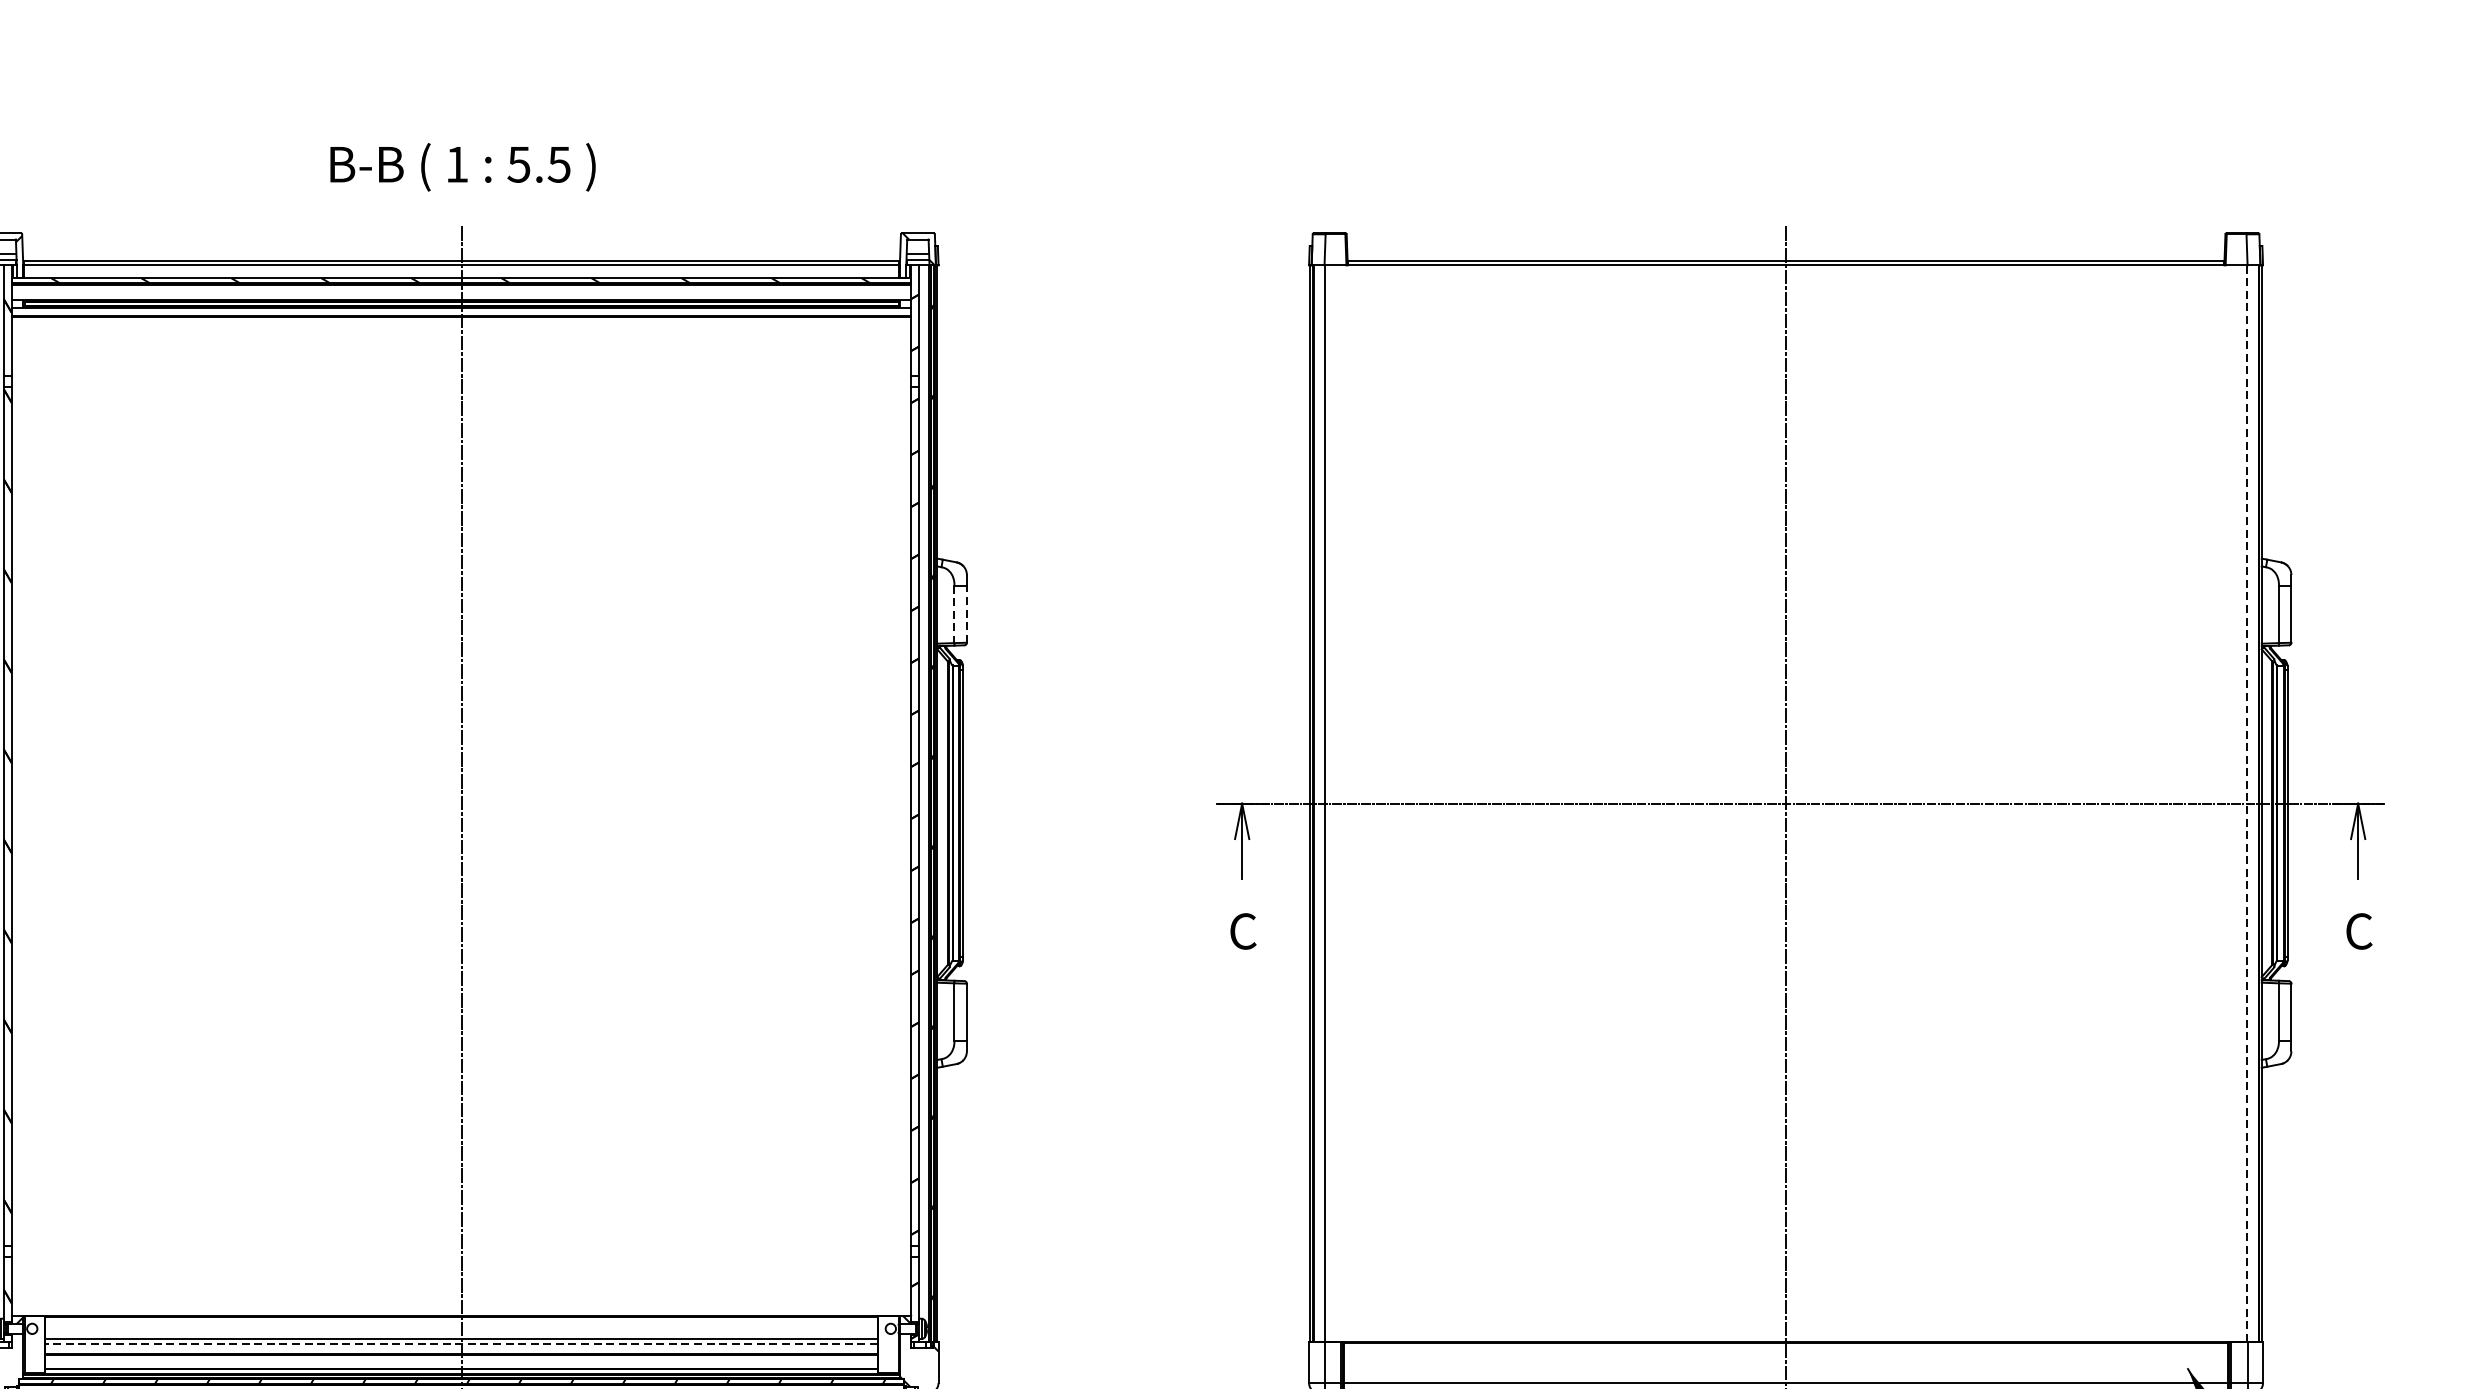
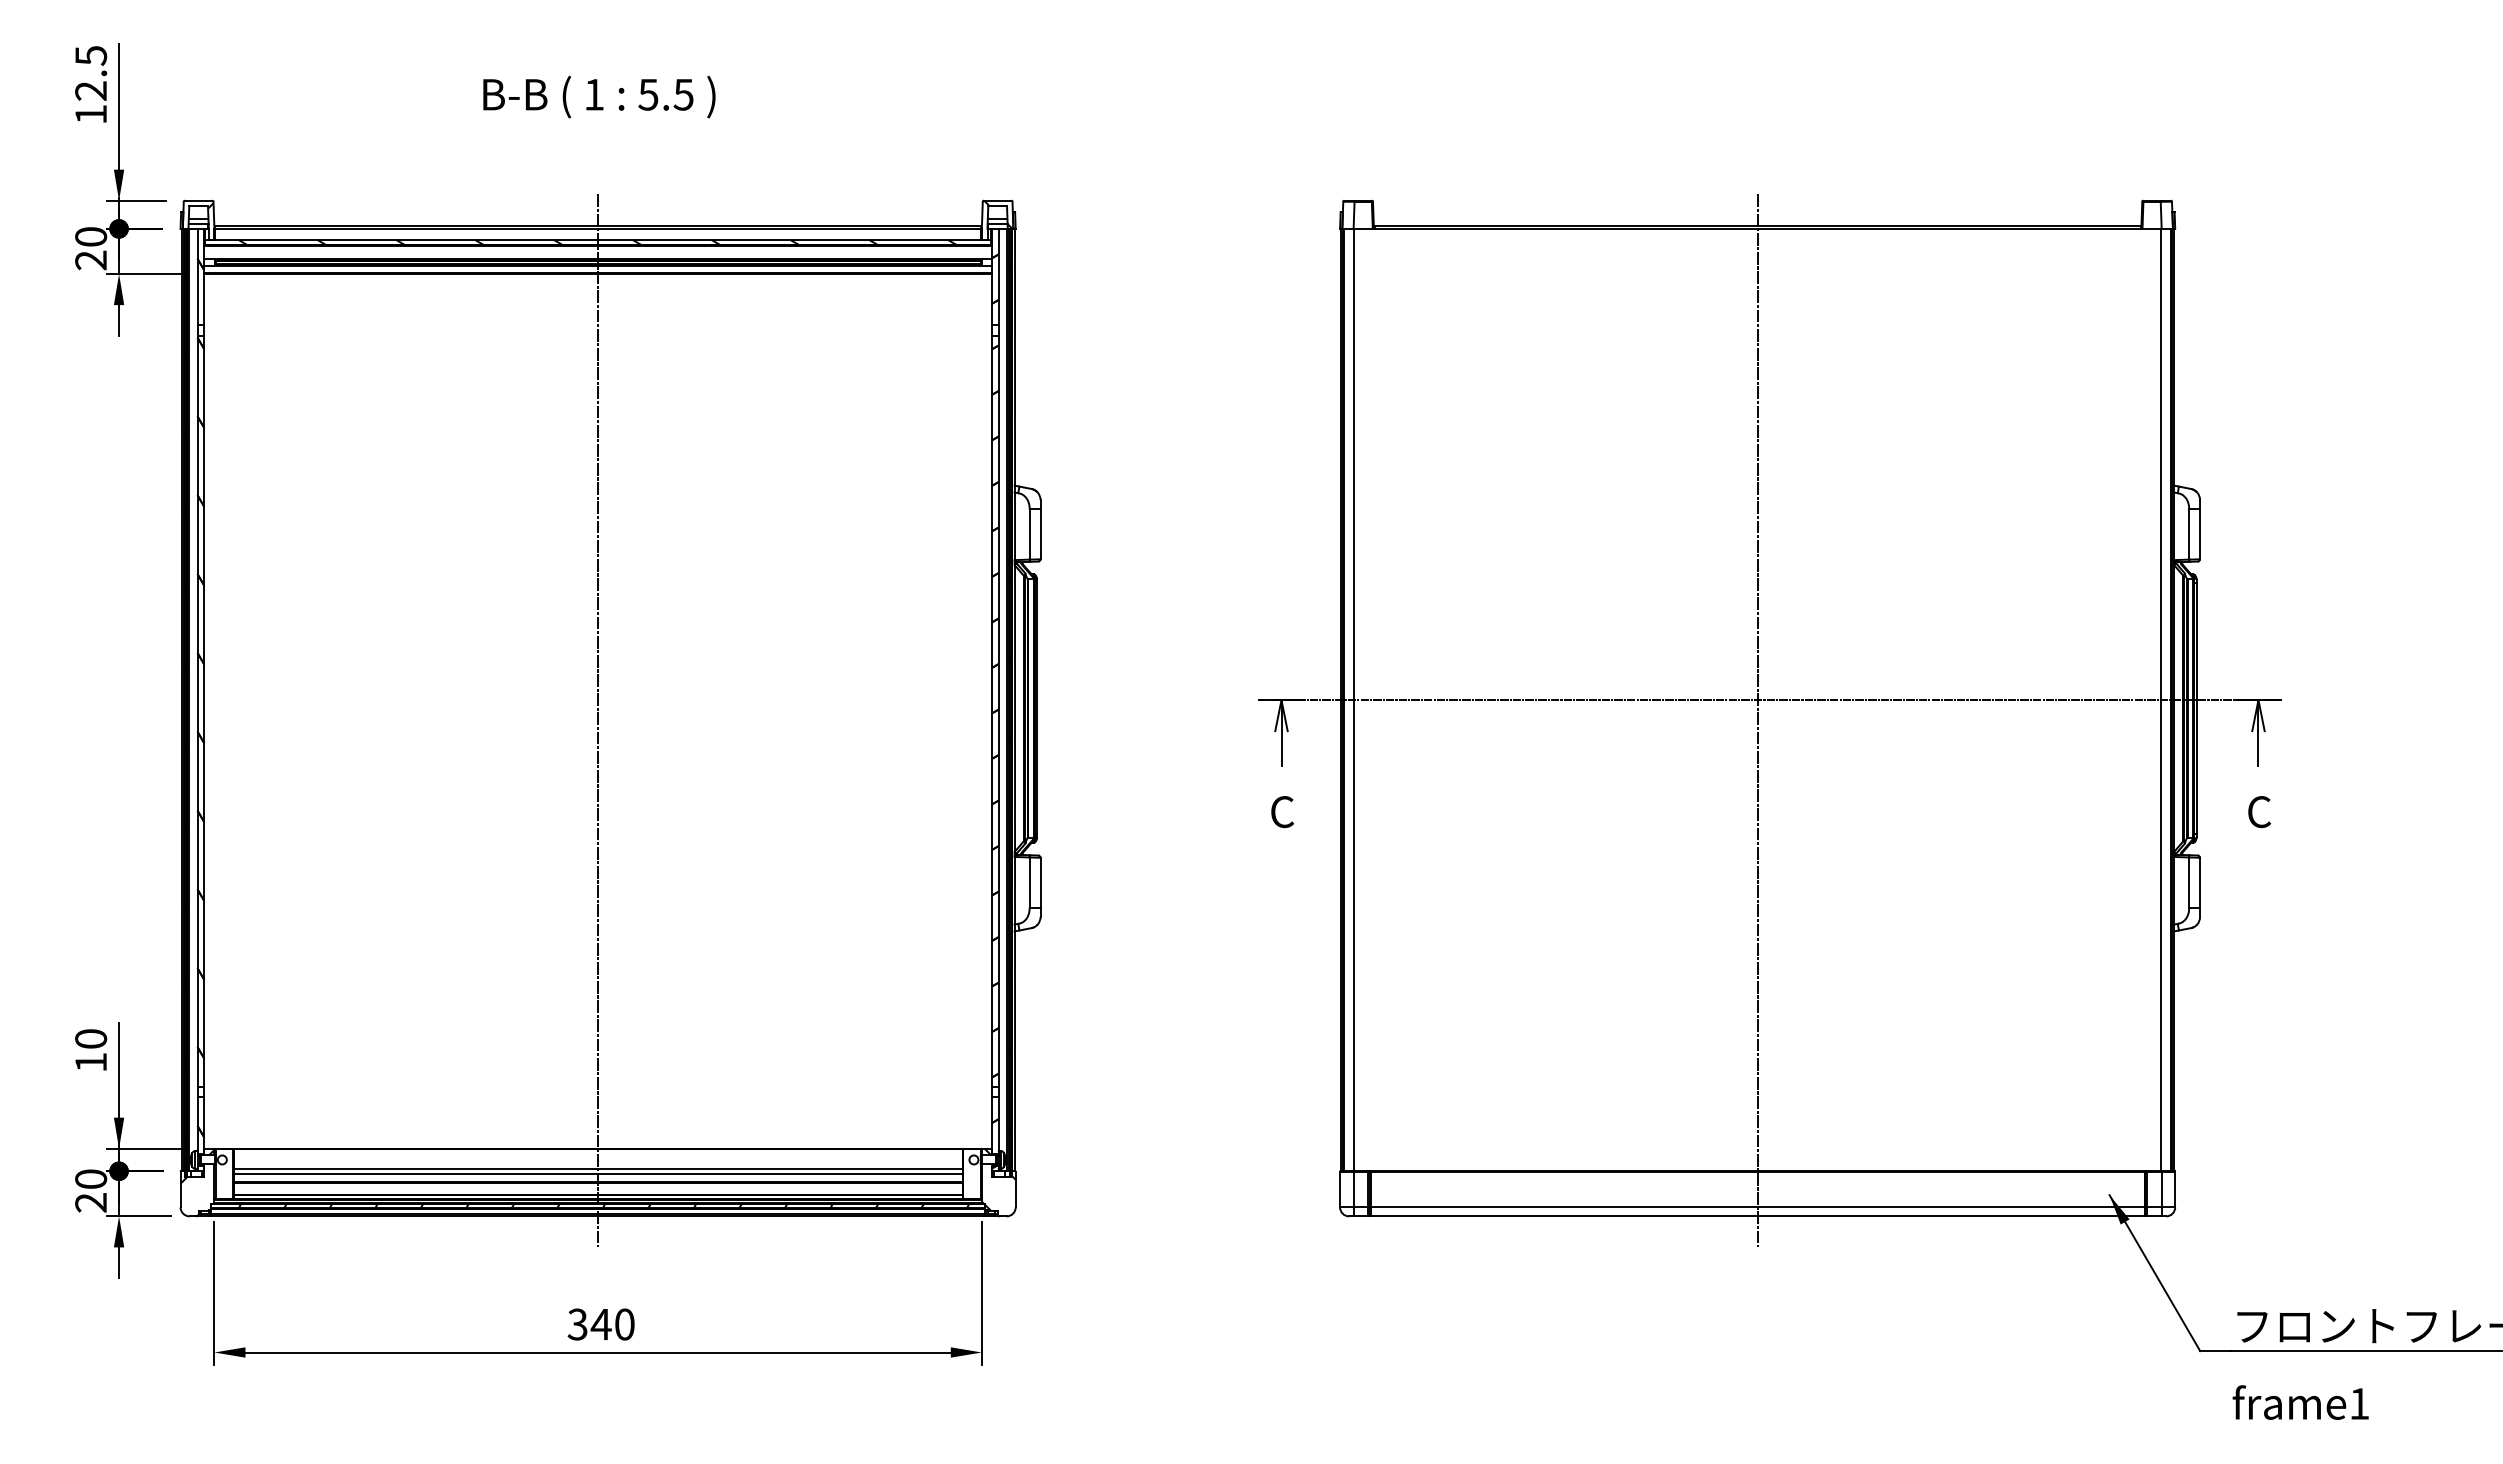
text: (463, 166) -> (599, 96), moved
line: (954, 614) -> (1029, 534), dashed -> solid
line: (966, 614) -> (1040, 534), dashed -> solid
line: (2247, 802) -> (2161, 699), dashed -> solid
line: (461, 1344) -> (598, 1173), dashed -> solid

